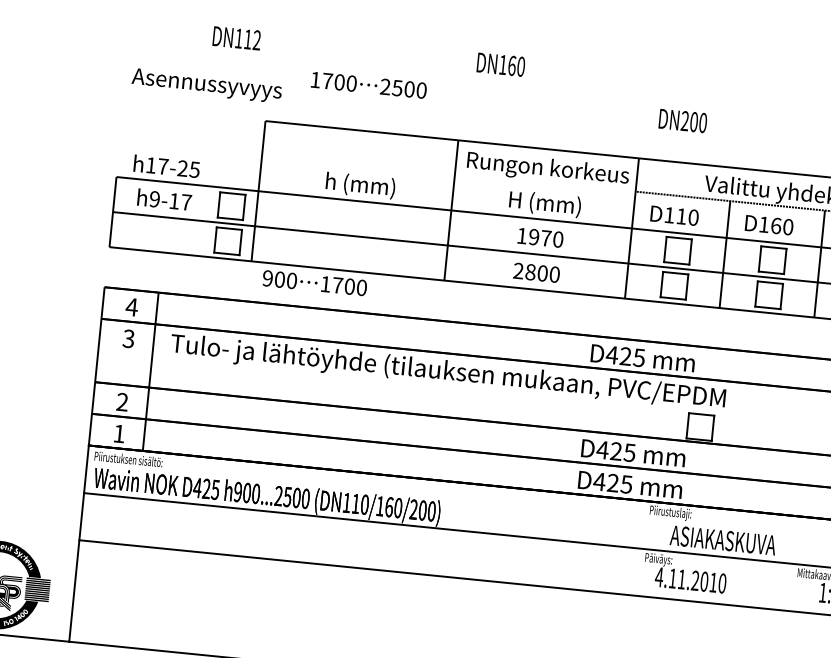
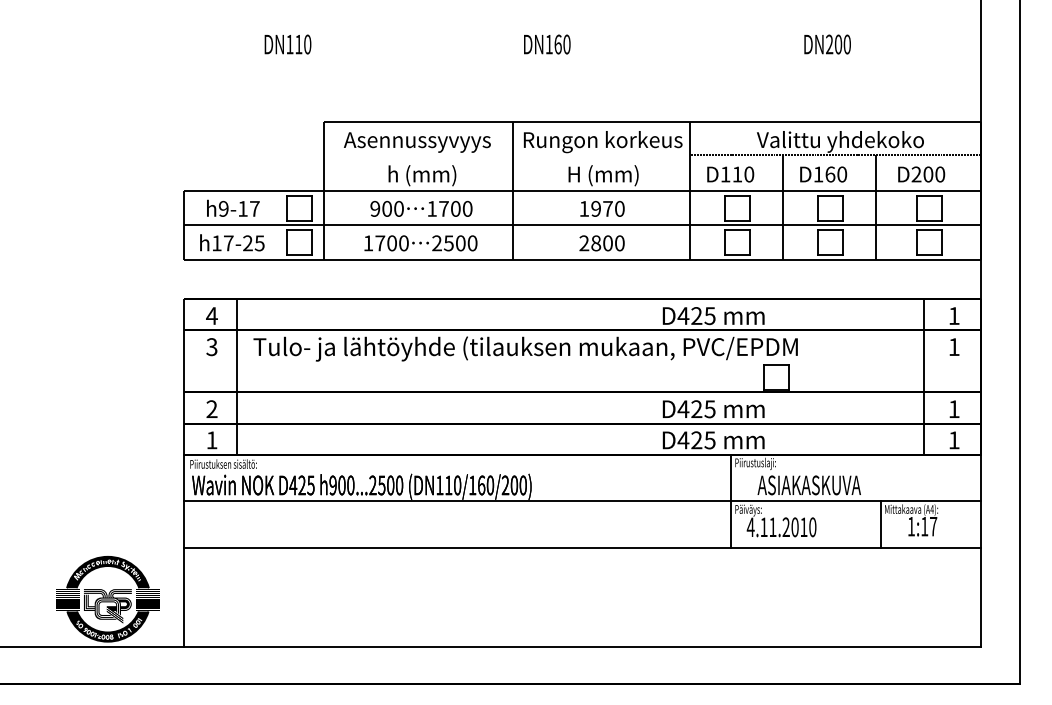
text: (256, 40) -> (307, 44), DN112 -> DN110
text: (207, 85) -> (417, 142), moved
text: (368, 85) -> (420, 243), moved
text: (682, 120) -> (827, 44), moved
text: (167, 166) -> (232, 242), moved
text: (314, 282) -> (421, 208), moved
line: (641, 547) -> (730, 500), added
line: (791, 587) -> (880, 524), added

